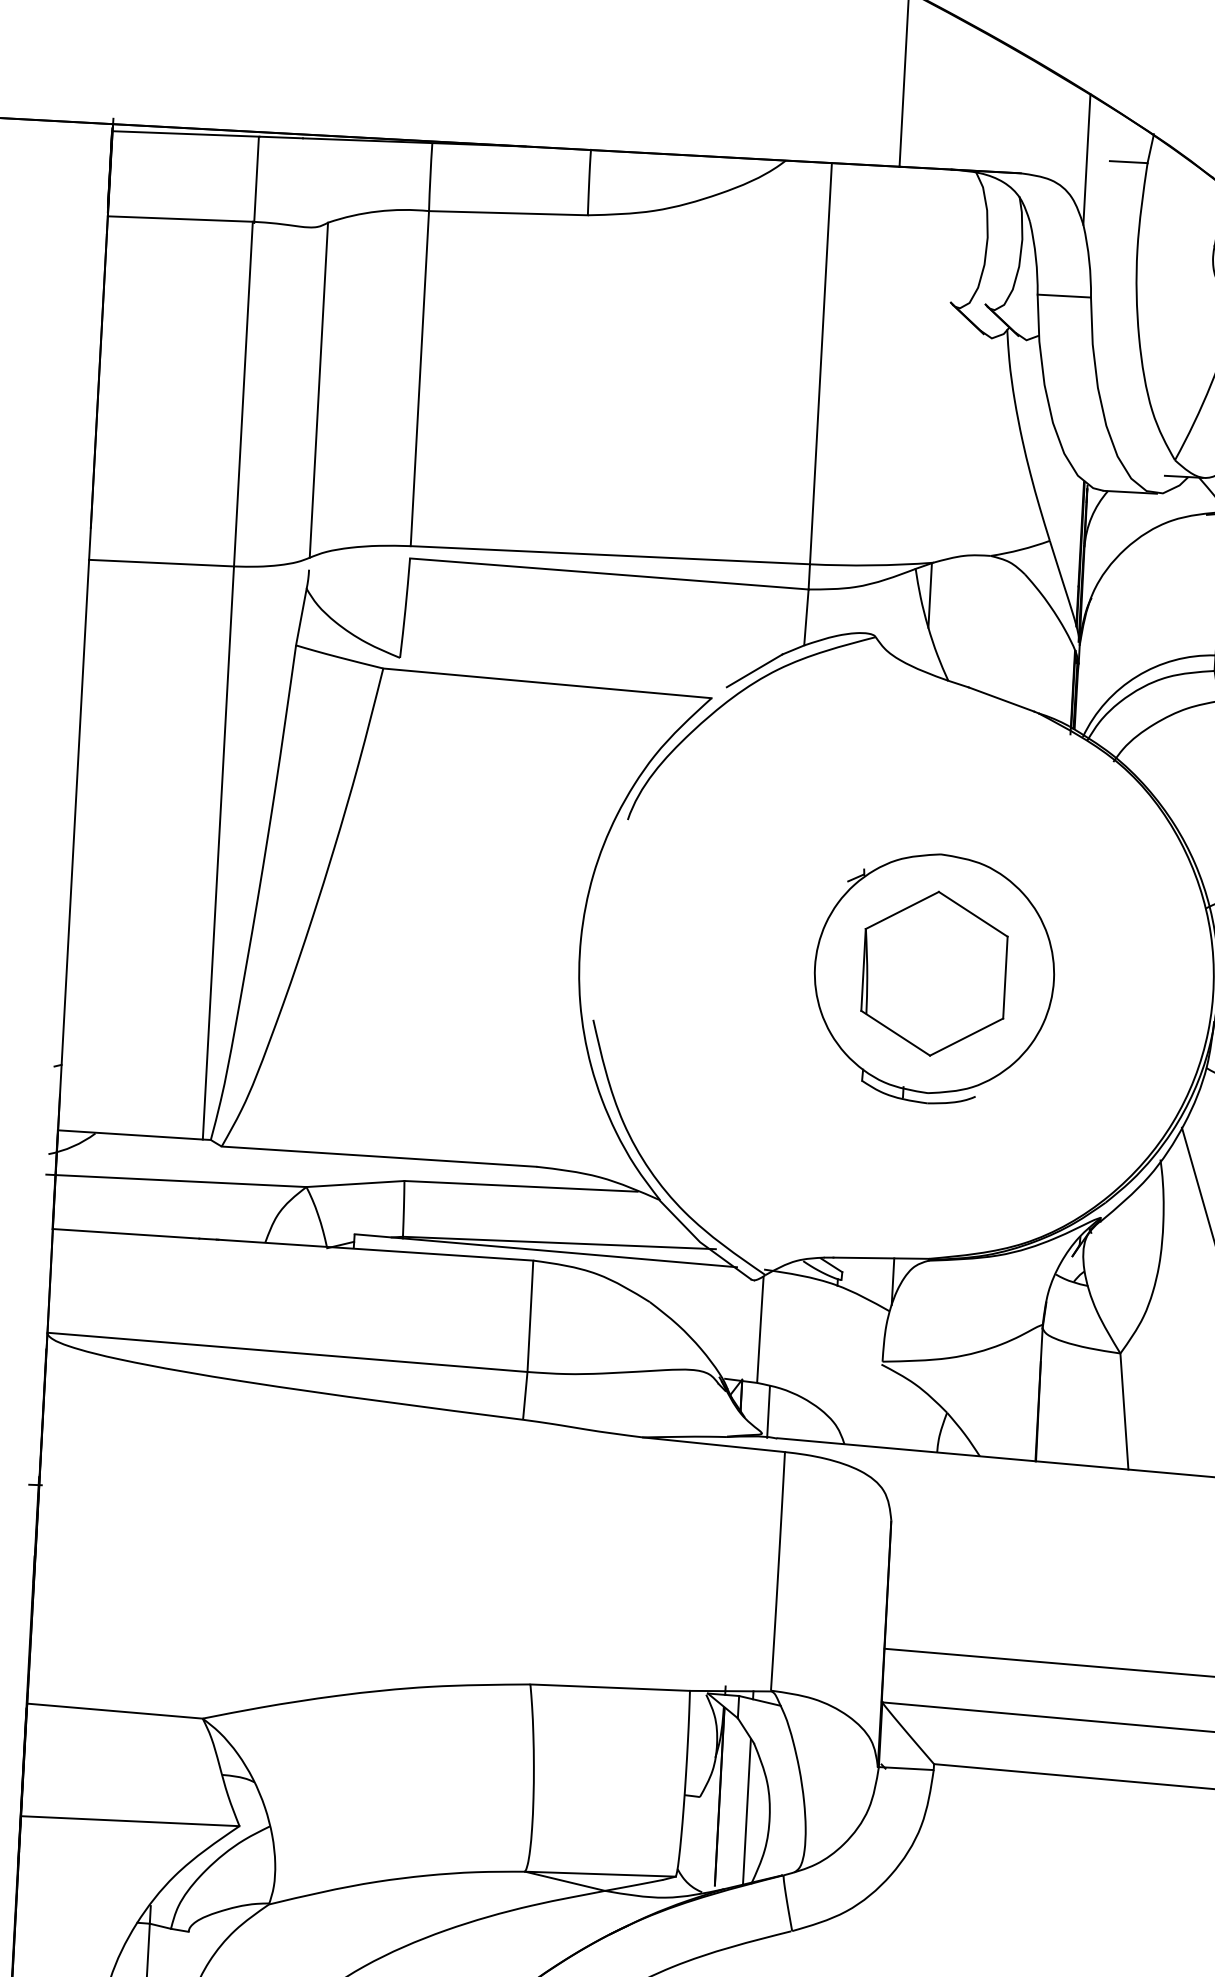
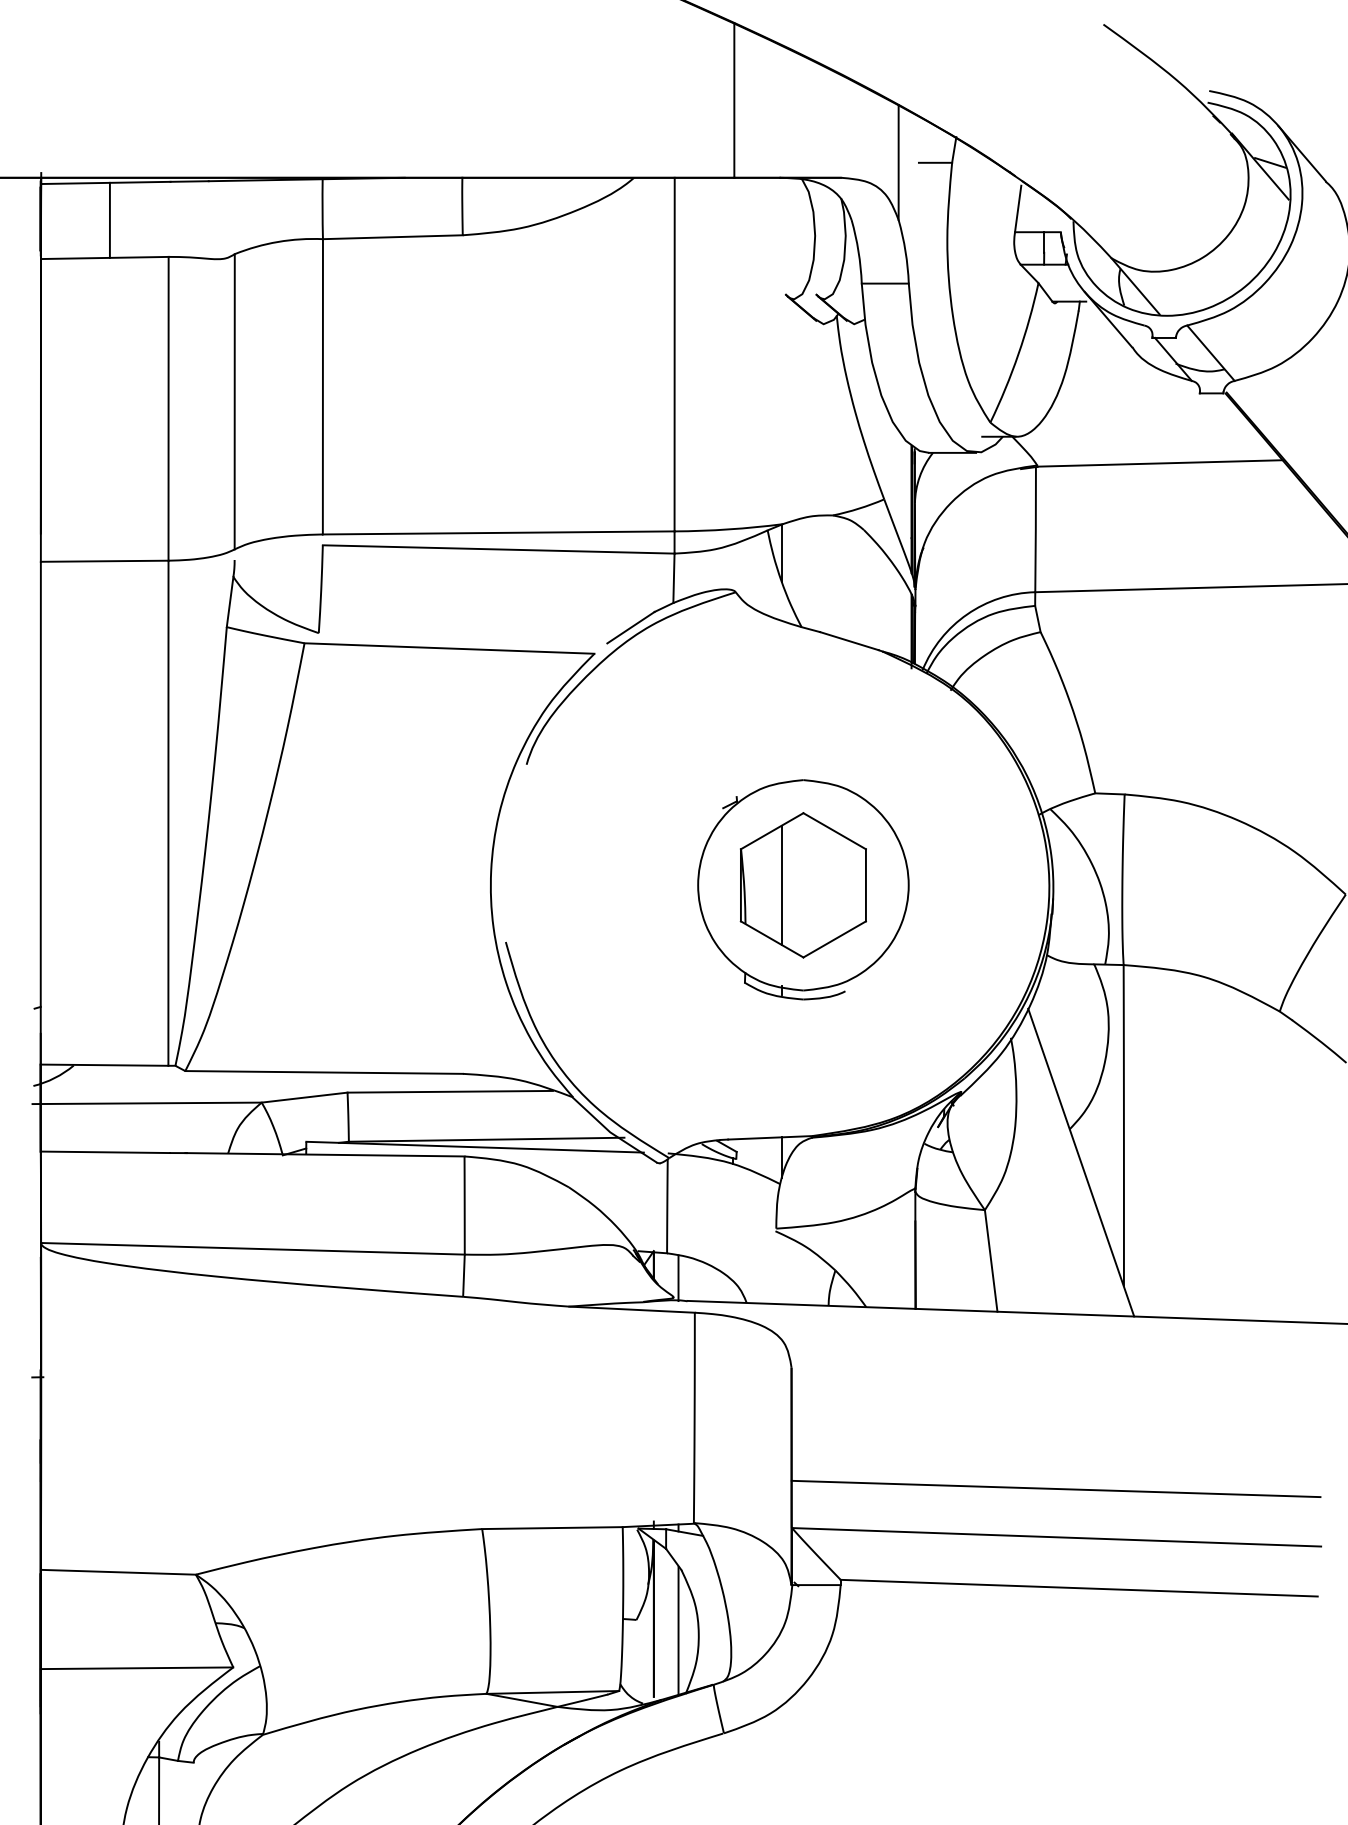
line: (256, 179) -> (109, 219), moved
line: (909, 971) -> (781, 884), added

